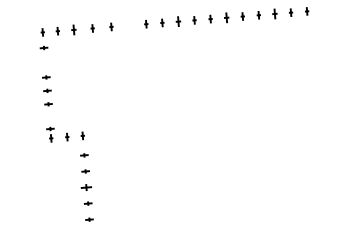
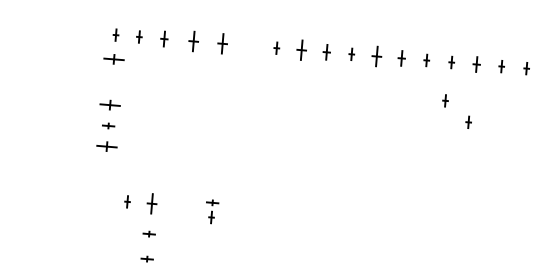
part: (210, 18) -> (376, 55), size x1.6
part: (162, 22) -> (302, 49), size x1.6
part: (111, 26) -> (222, 43), size x1.6
part: (92, 28) -> (193, 41), size x1.6
part: (258, 40) -> (444, 101), added
part: (43, 47) -> (113, 58), size x1.6
part: (275, 51) -> (468, 122), added
part: (46, 77) -> (110, 105), size x1.6
part: (48, 104) -> (106, 147), size x1.6
part: (50, 134) -> (211, 211), moved
part: (82, 135) -> (151, 203), size x1.6

